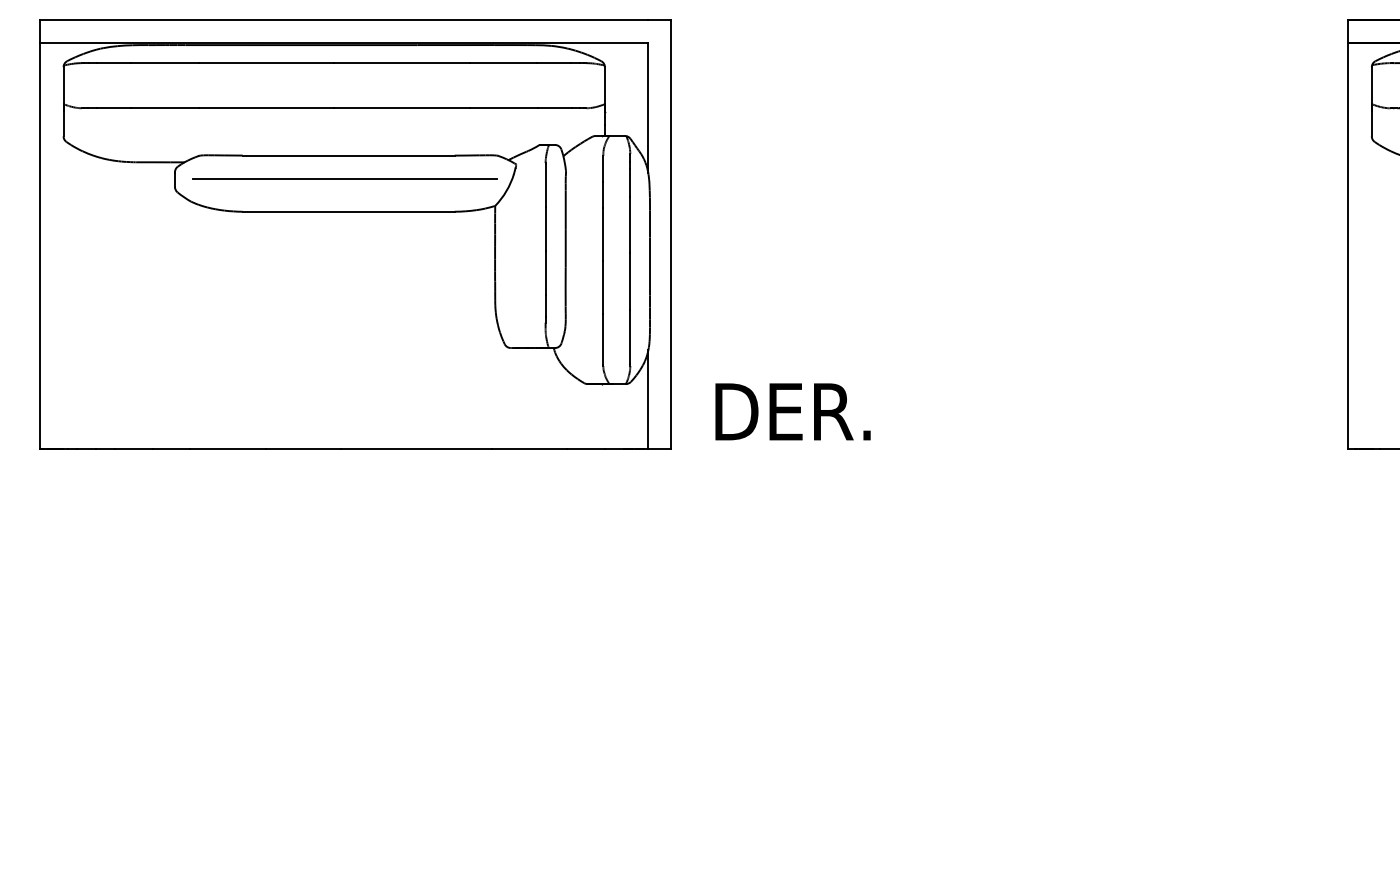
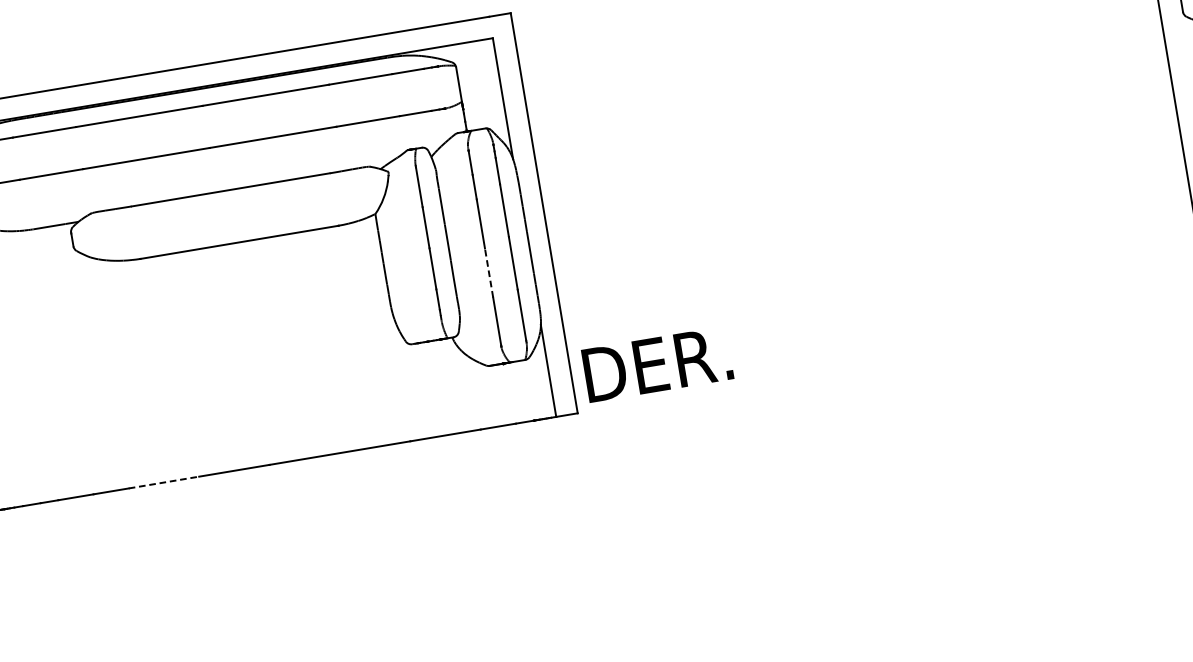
line: (345, 179) -> (231, 212), removed
line: (603, 286) -> (489, 272), solid -> dashed
text: (792, 411) -> (657, 364), moved
line: (228, 448) -> (164, 482), solid -> dashed

